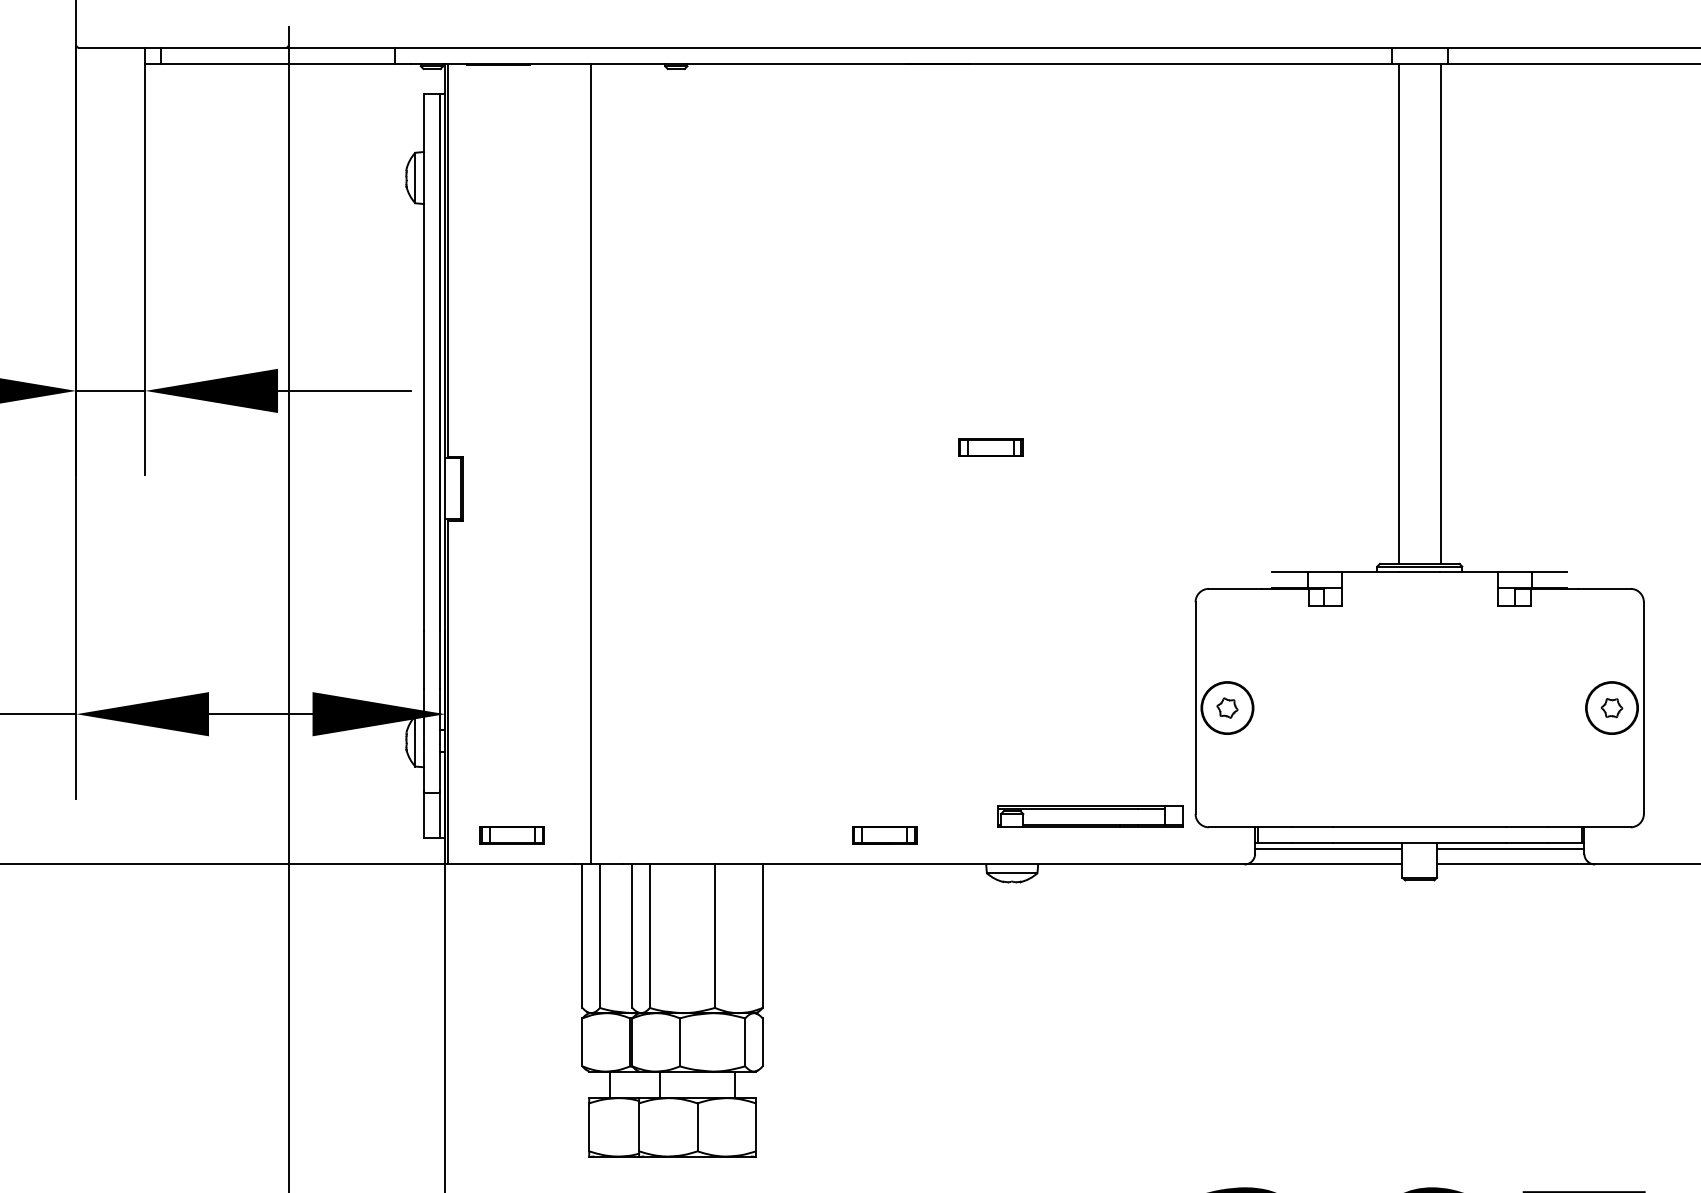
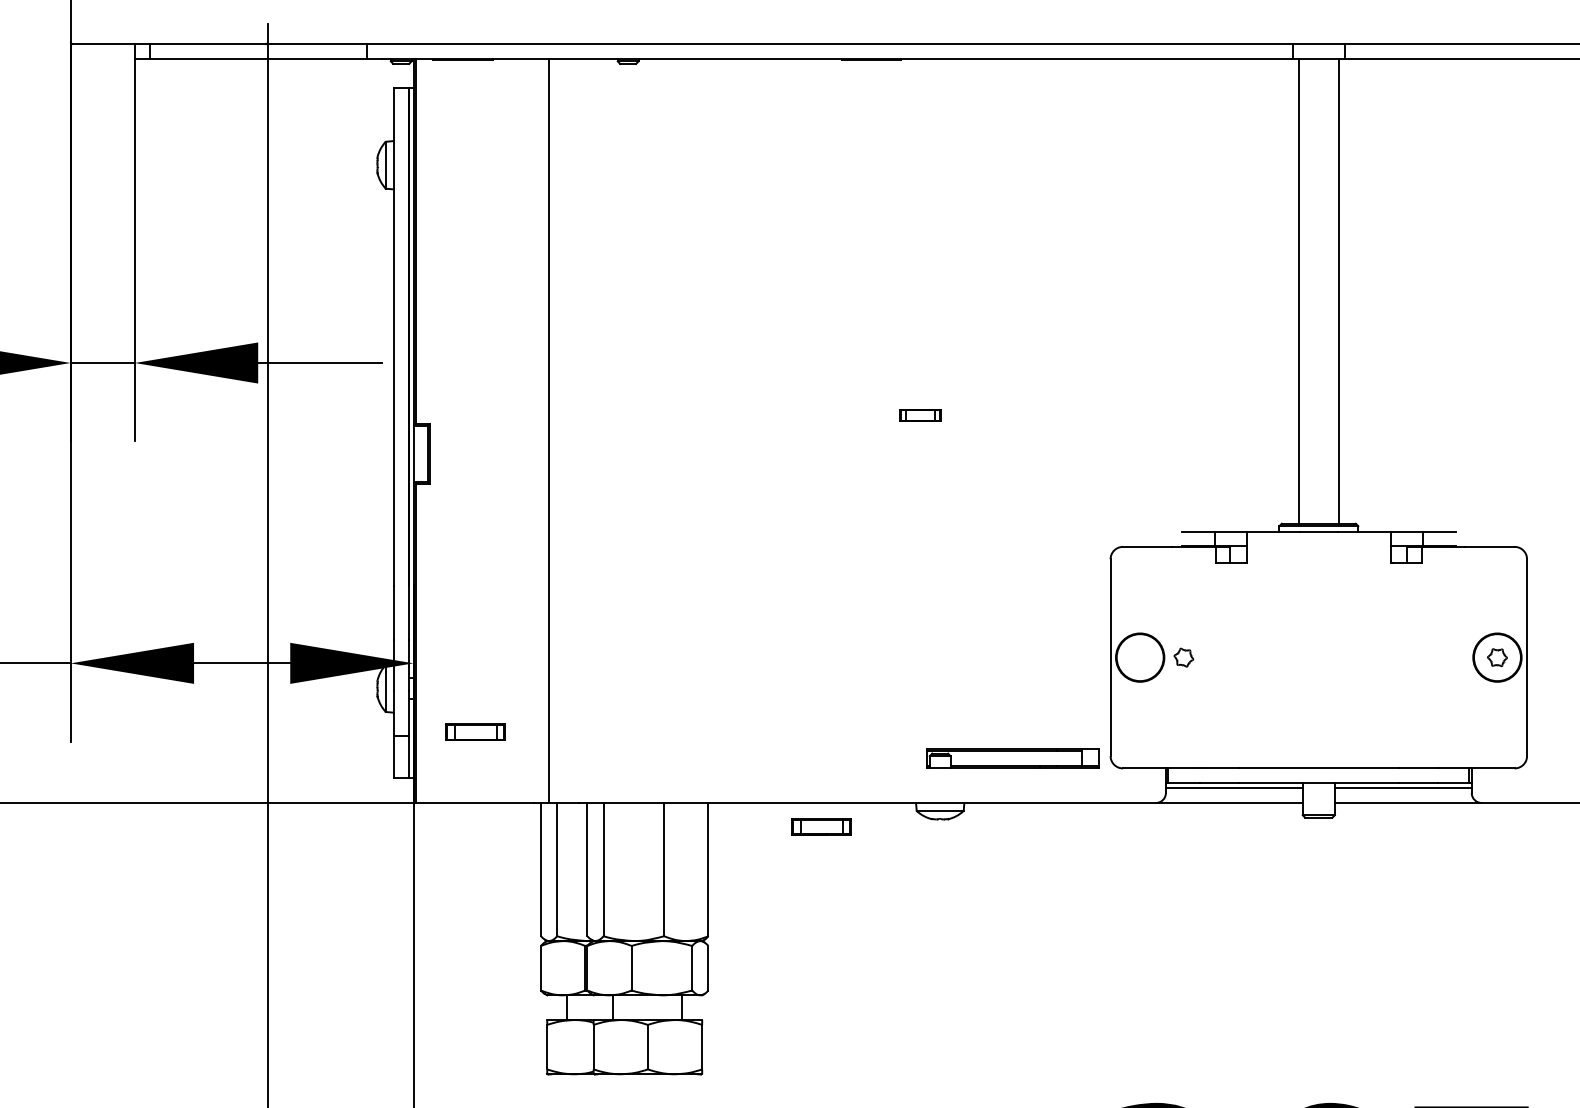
part: (990, 447) -> (920, 415), size x0.7
part: (1227, 707) -> (1183, 657), moved
part: (511, 835) -> (475, 732), moved
part: (884, 835) -> (821, 827), moved

